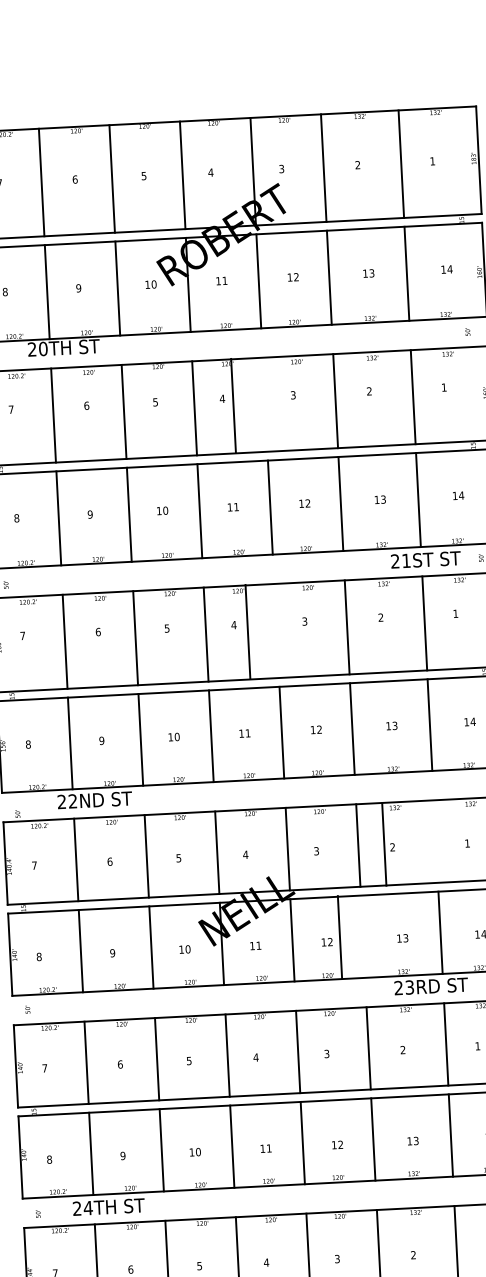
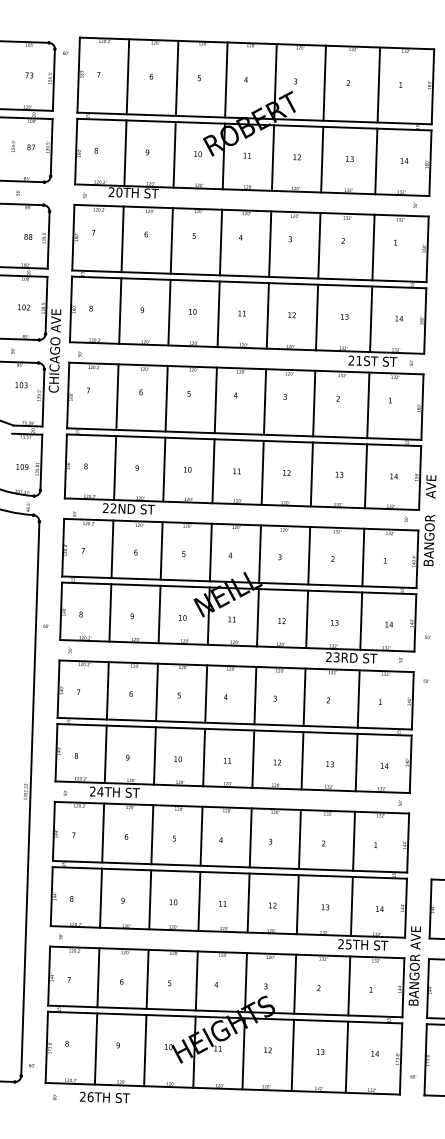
line: (233, 404) -> (270, 243), moved
line: (247, 631) -> (264, 401), moved
line: (384, 844) -> (363, 557), moved
line: (340, 937) -> (307, 619), moved

